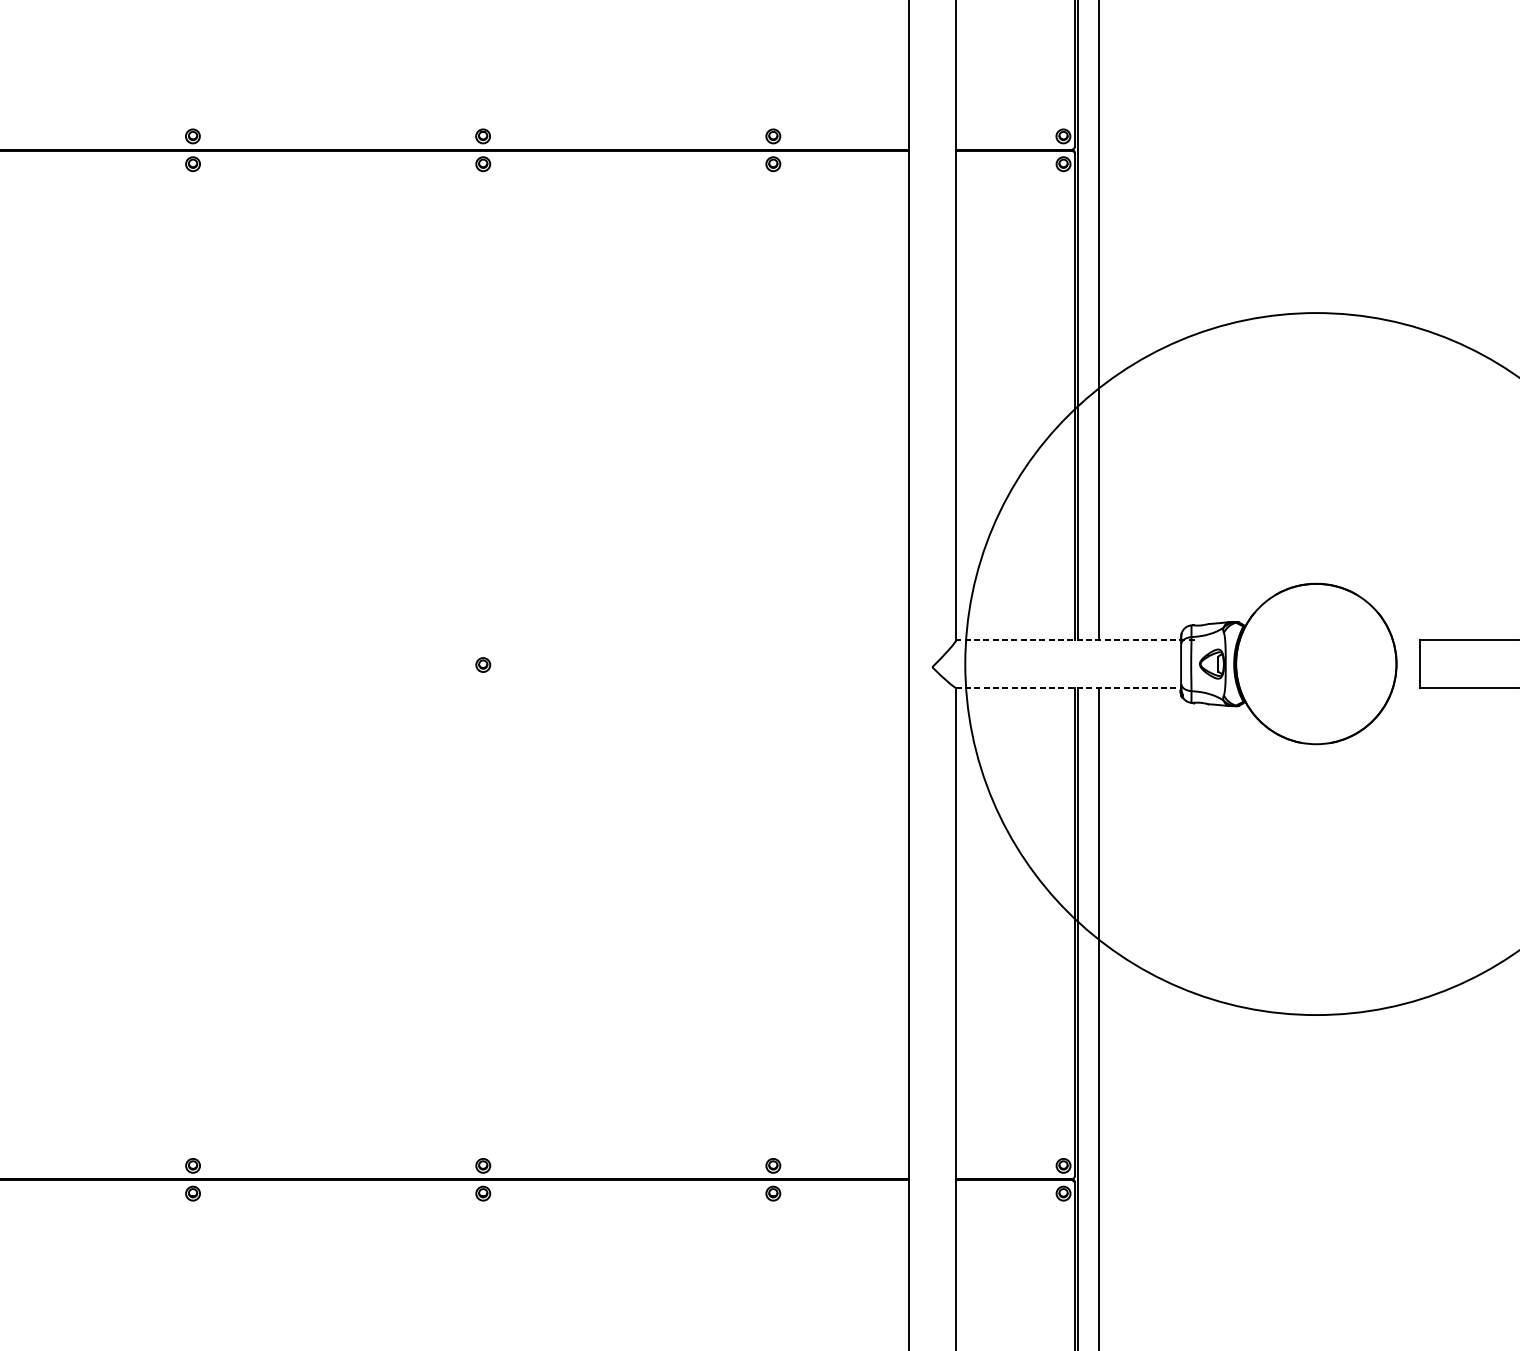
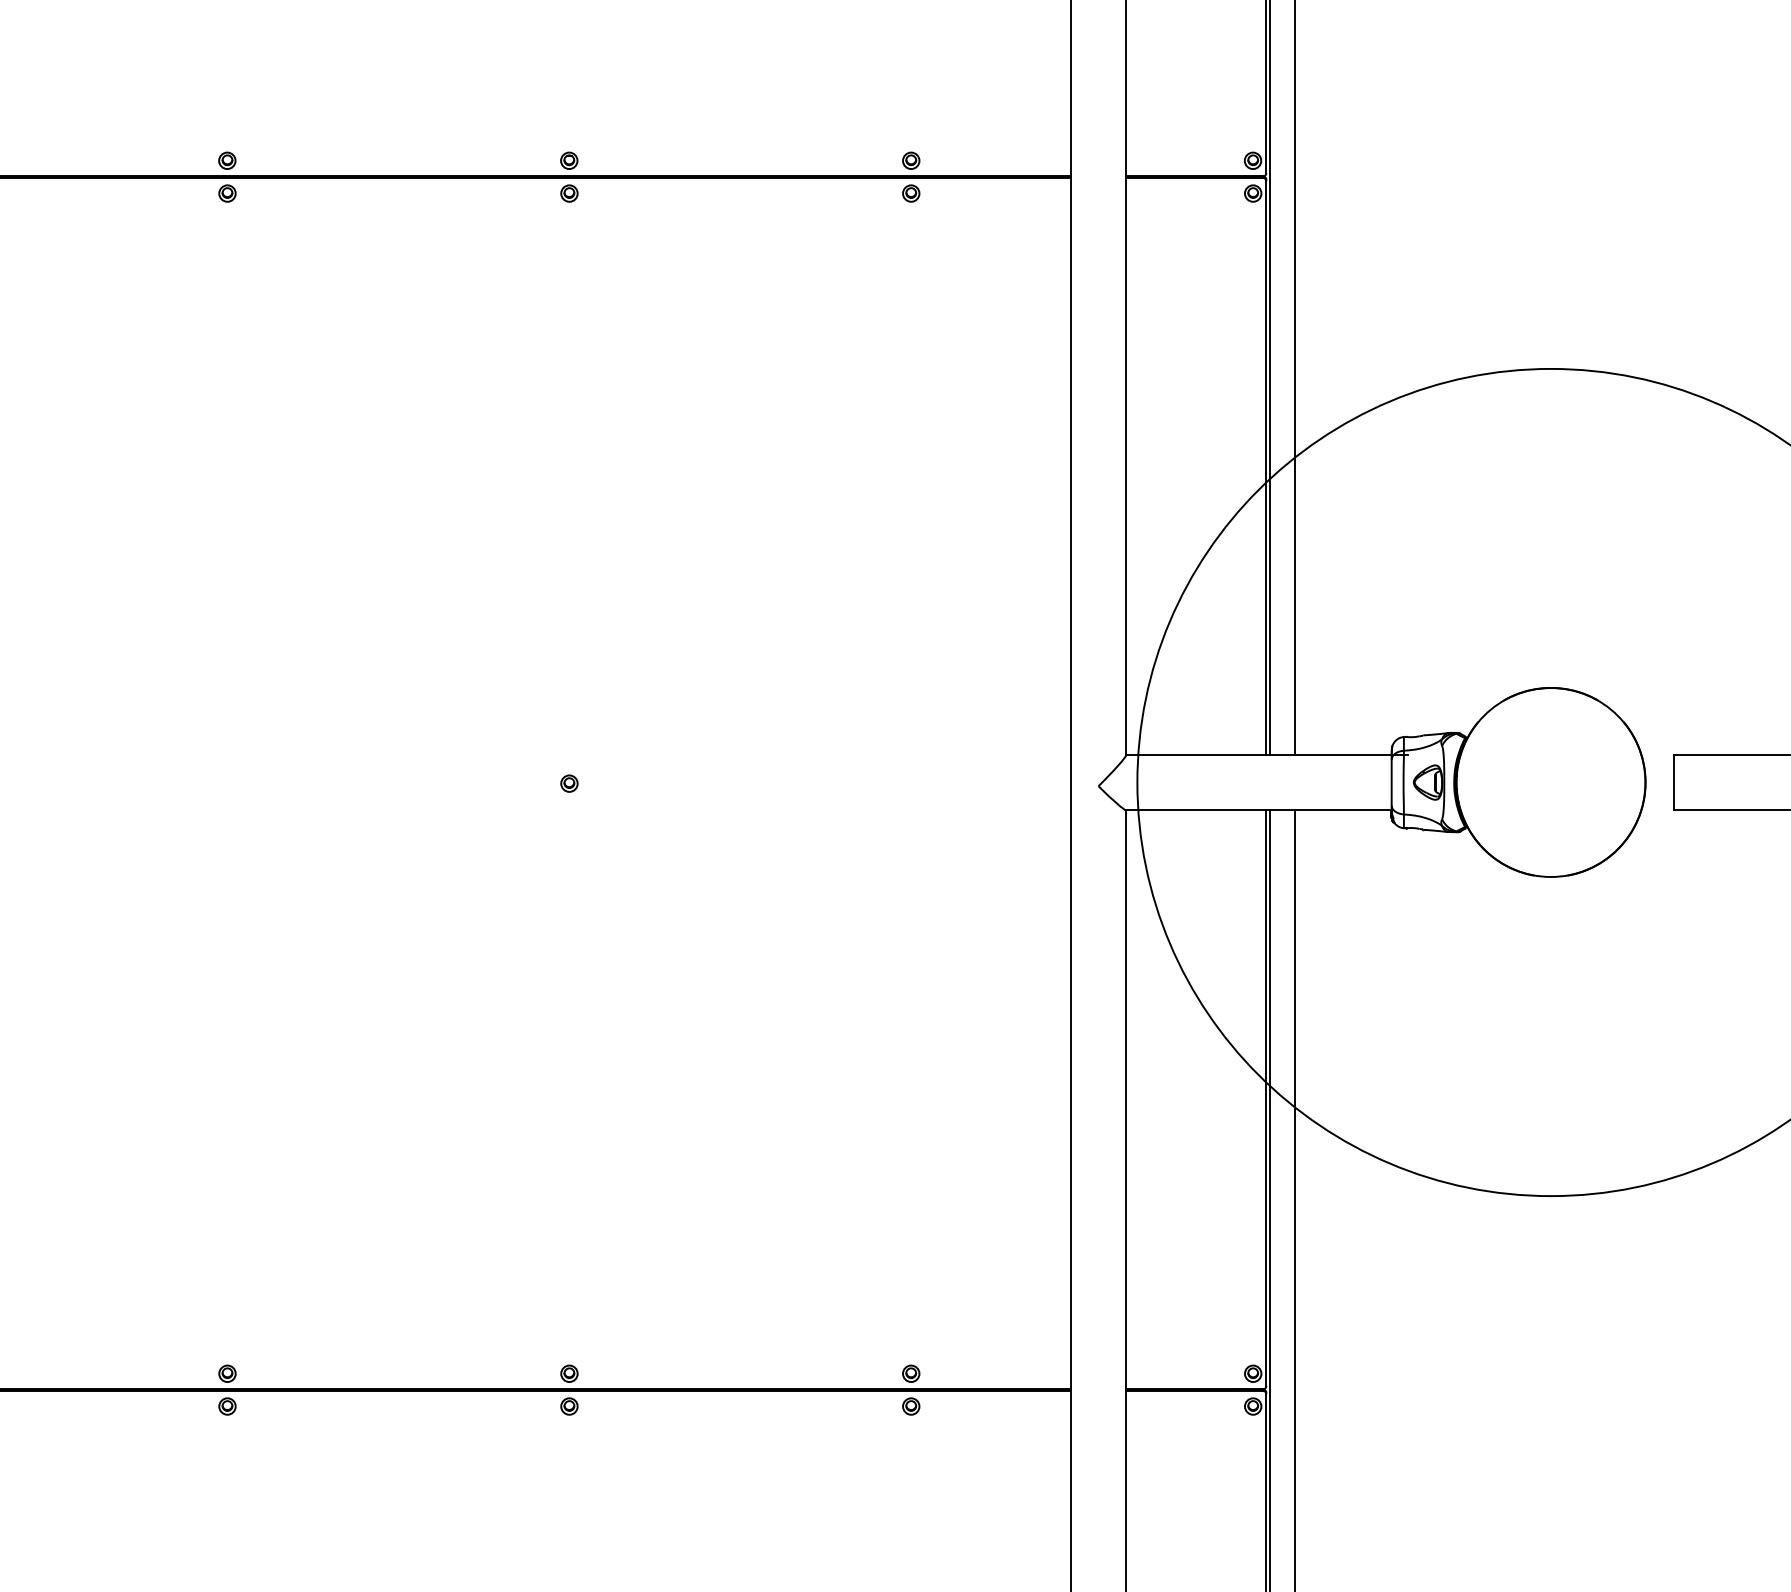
line: (1075, 640) -> (1267, 754), dashed -> solid
line: (1068, 687) -> (1258, 810), dashed -> solid

